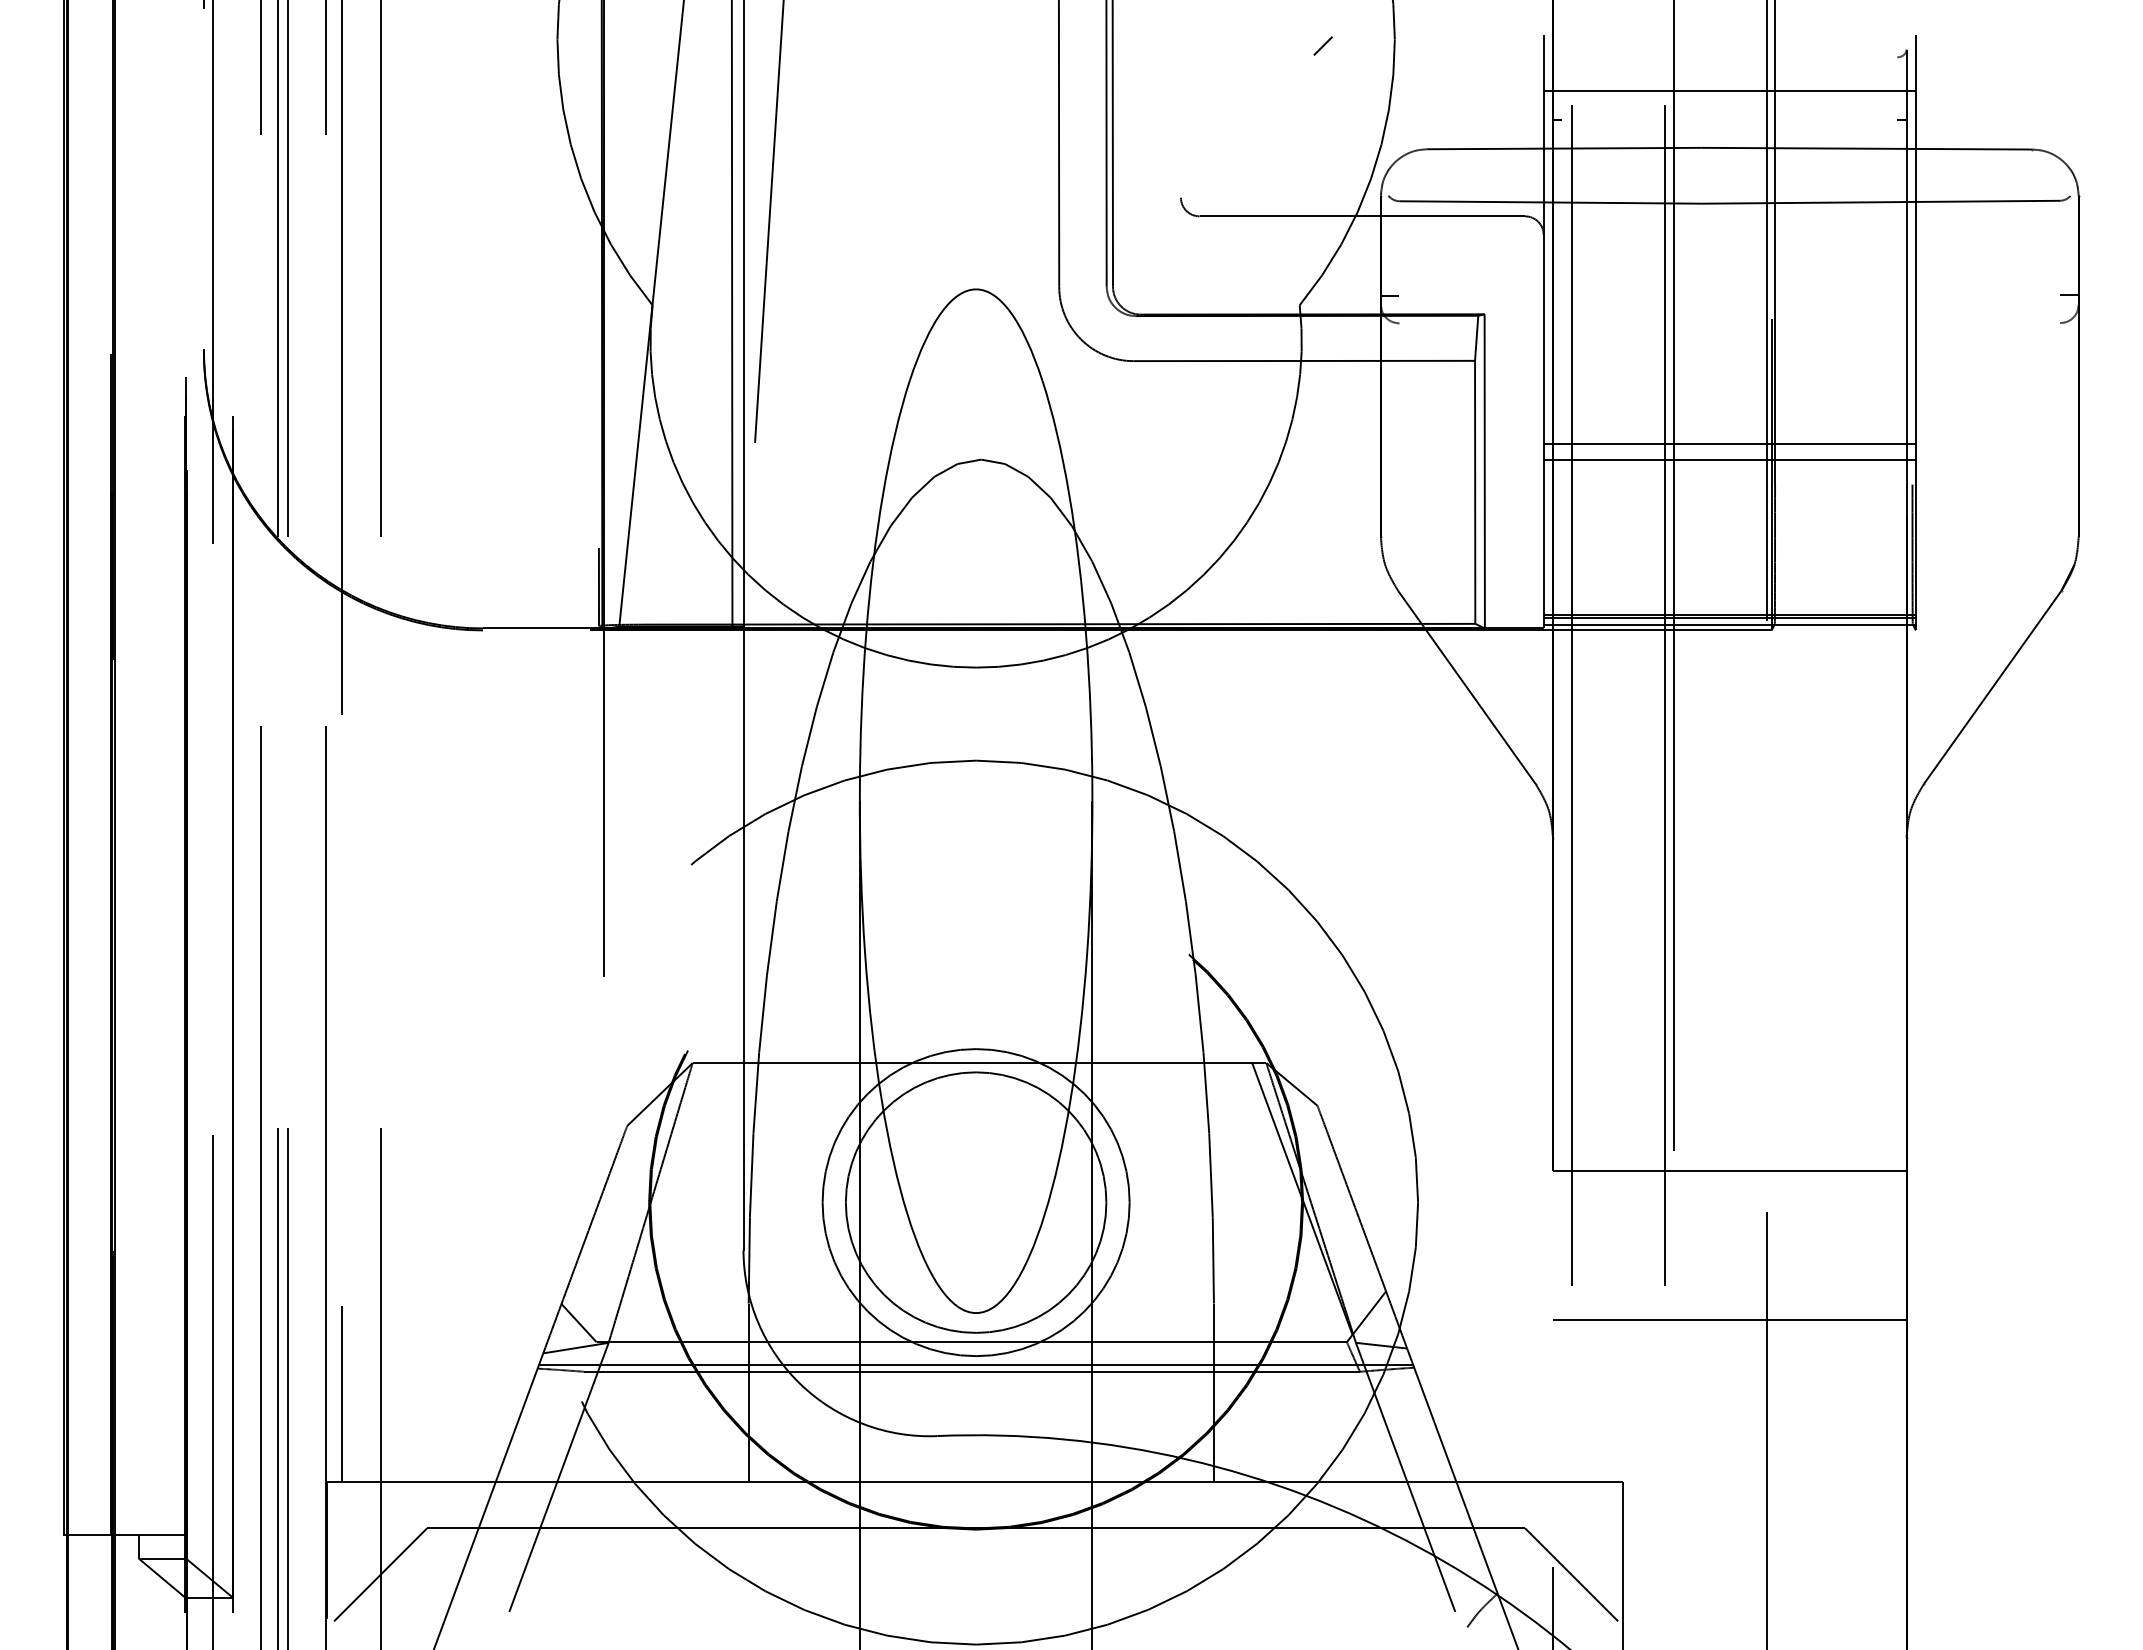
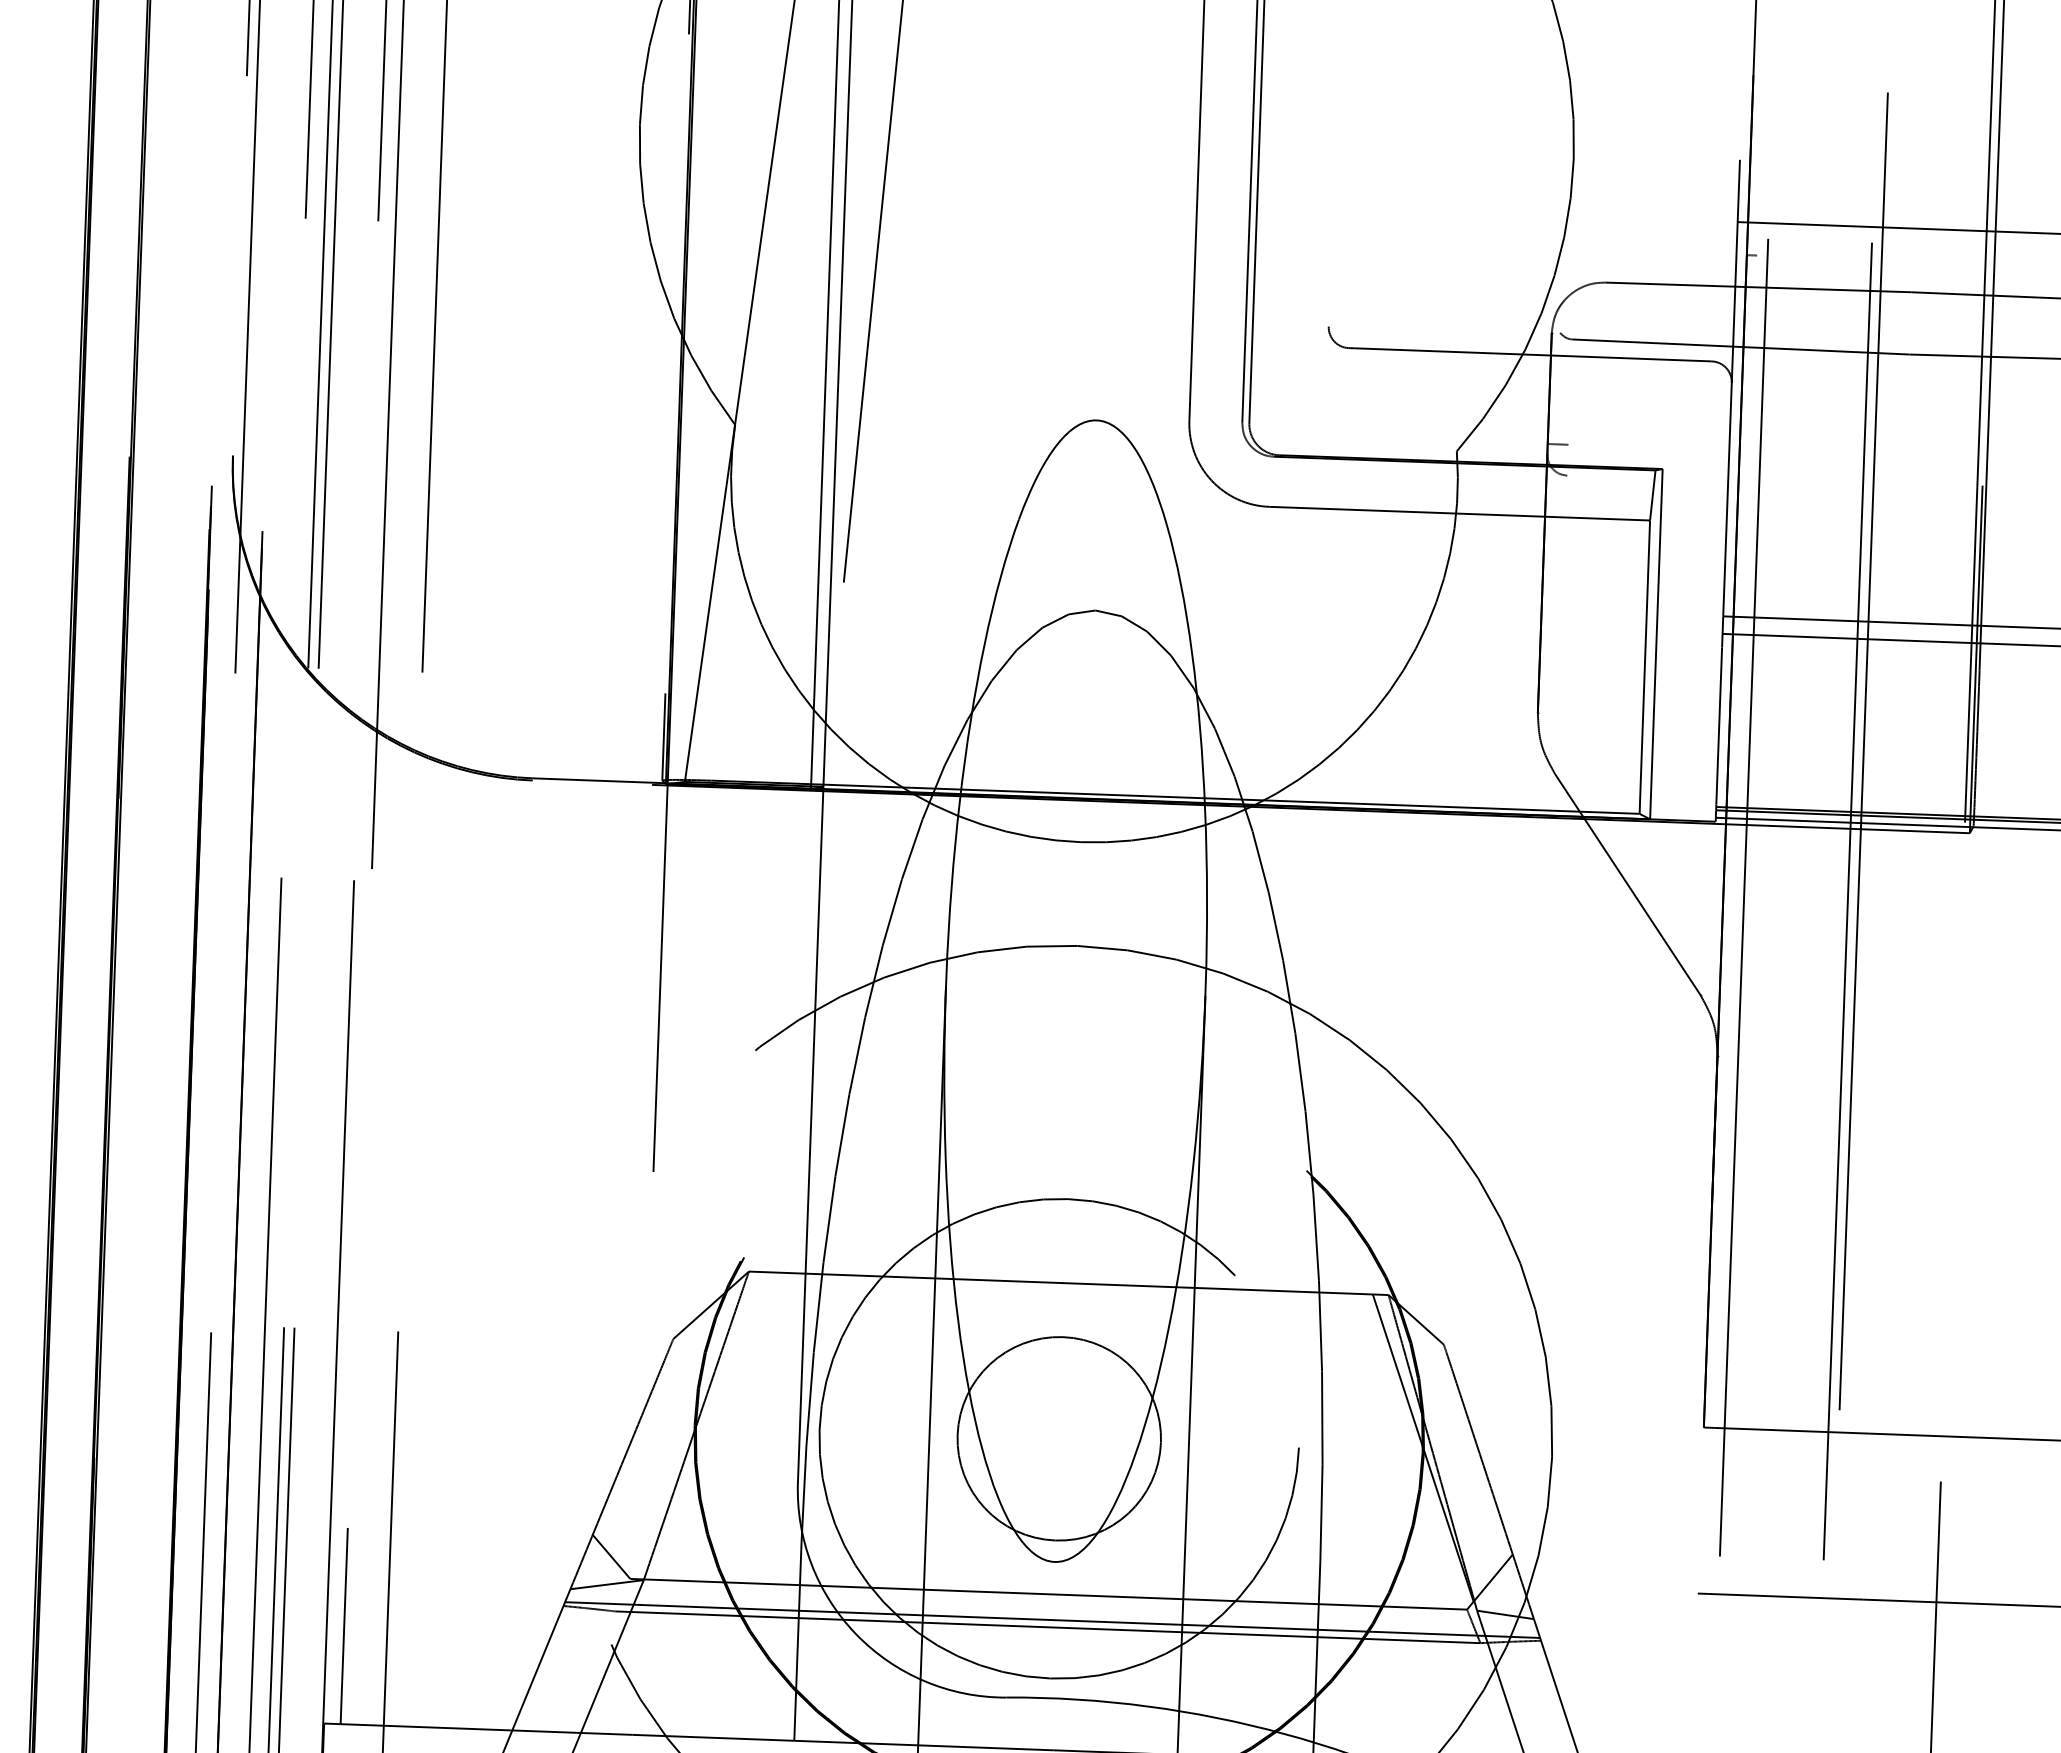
line: (1322, 45) -> (1492, 162), removed
circle: (975, 1202) -> (1058, 1438), size x0.7
circle: (975, 1202) -> (1058, 1438), size x1.4

